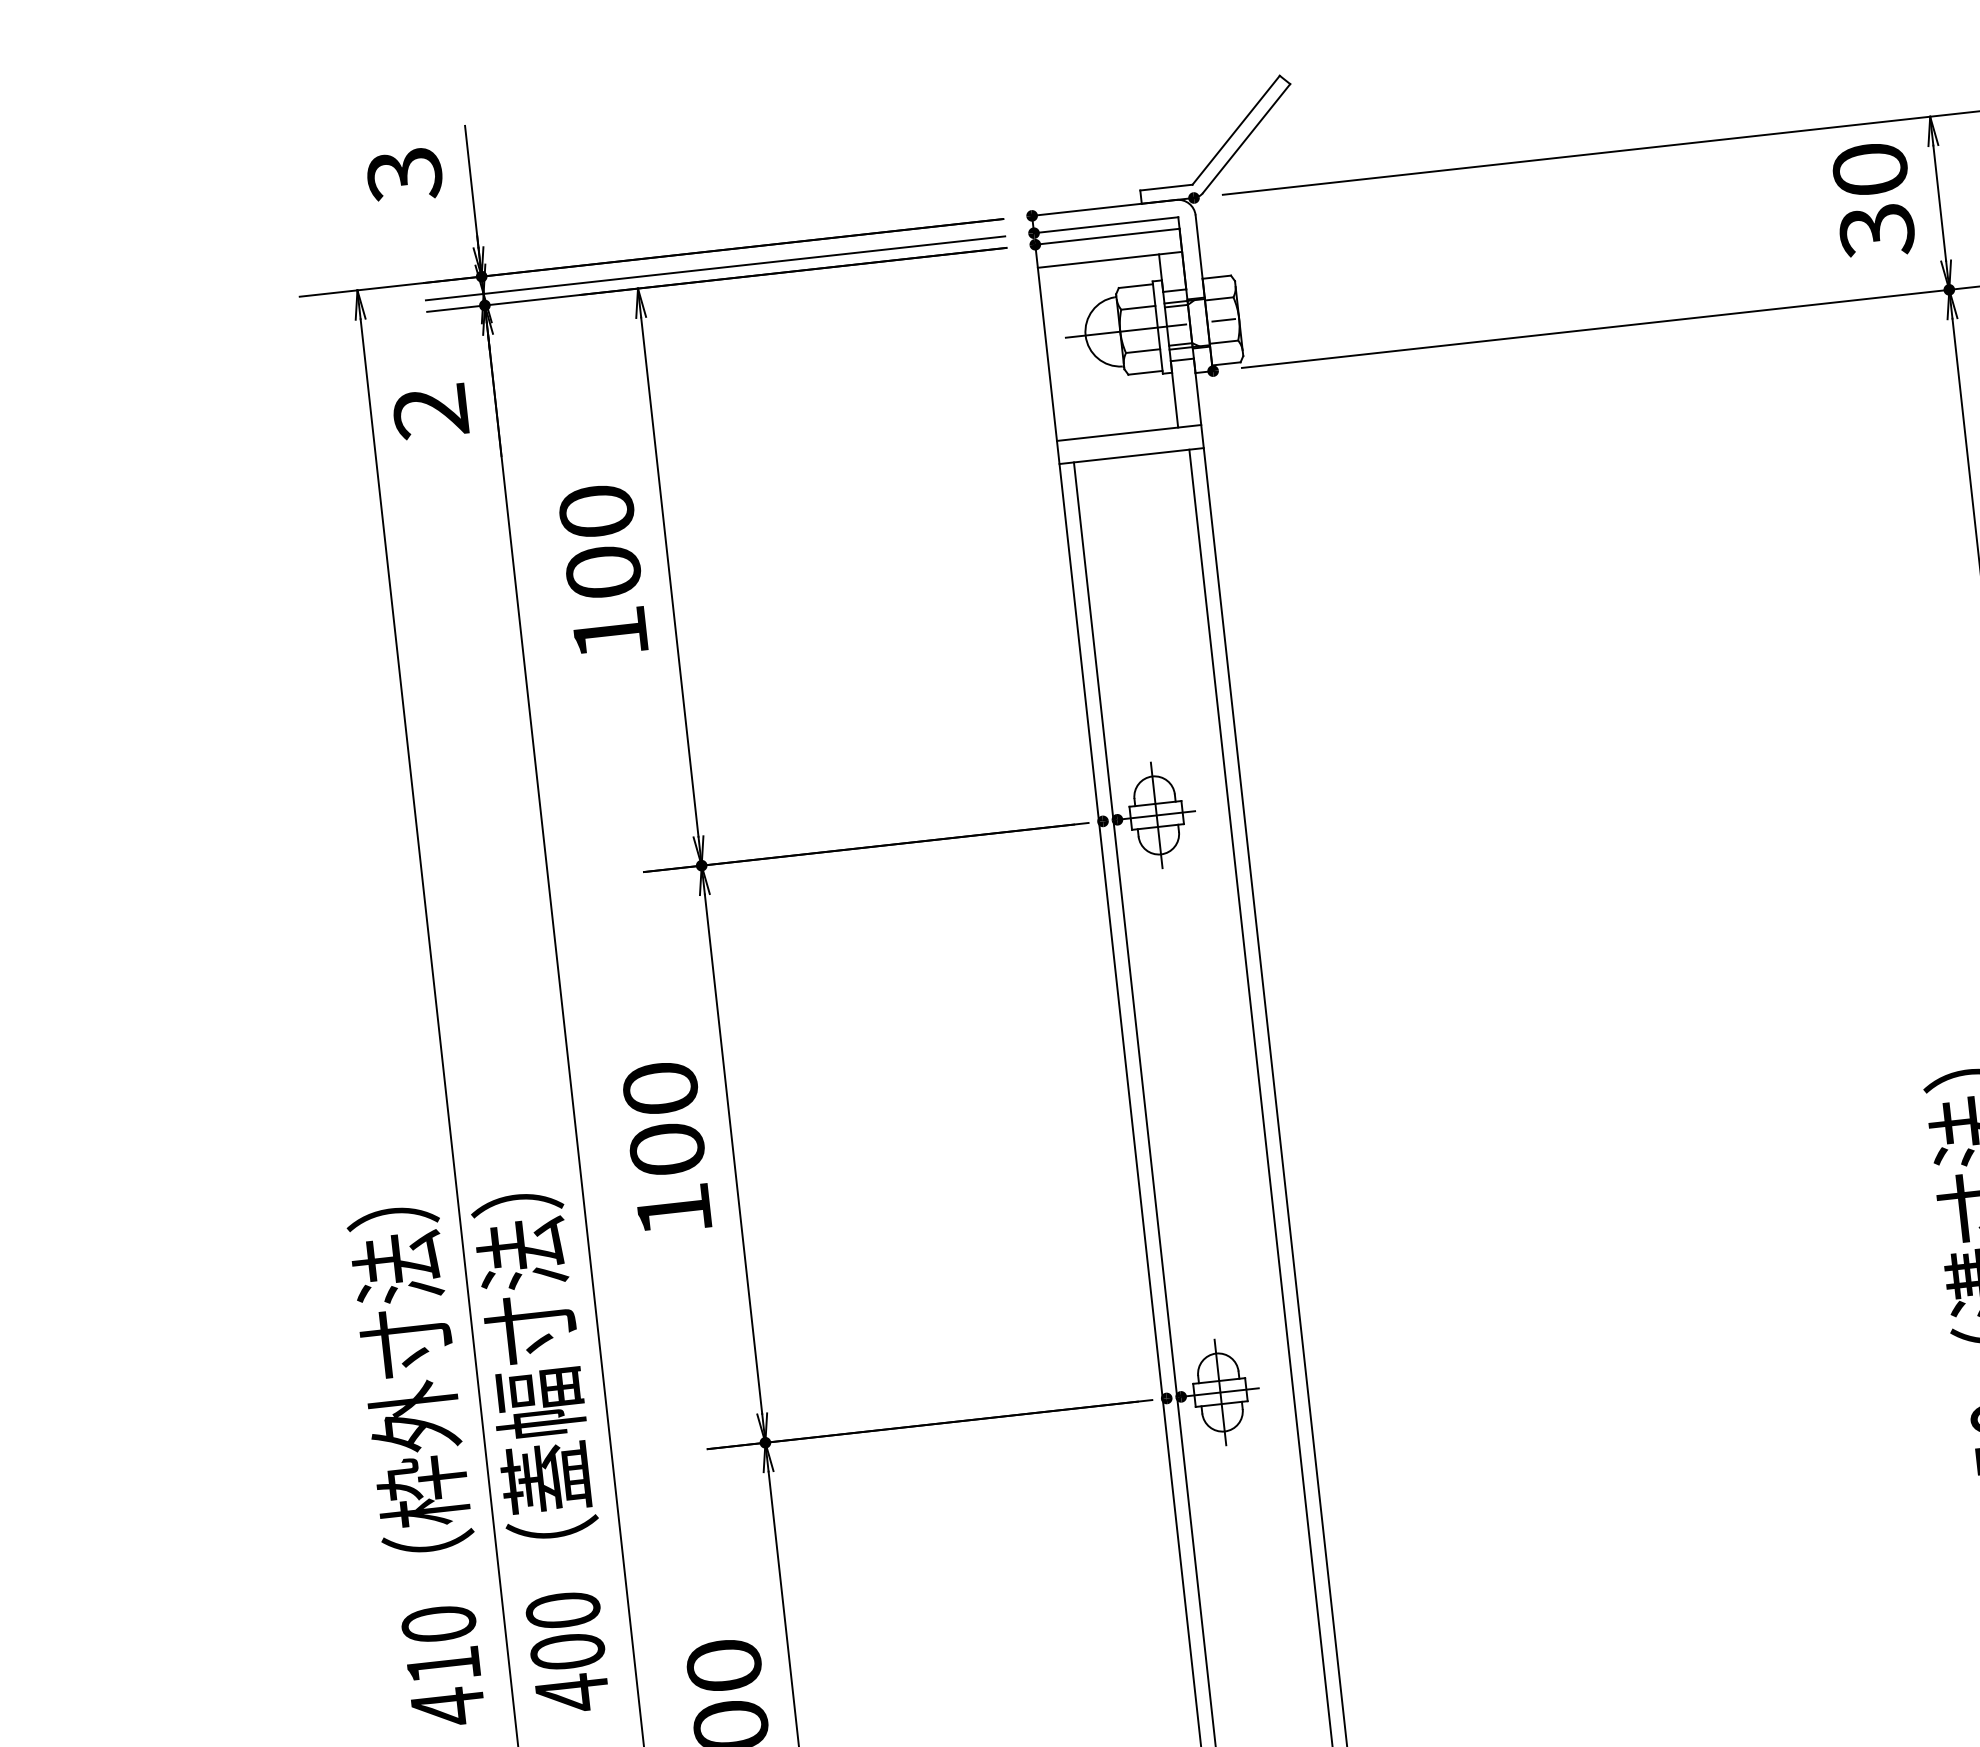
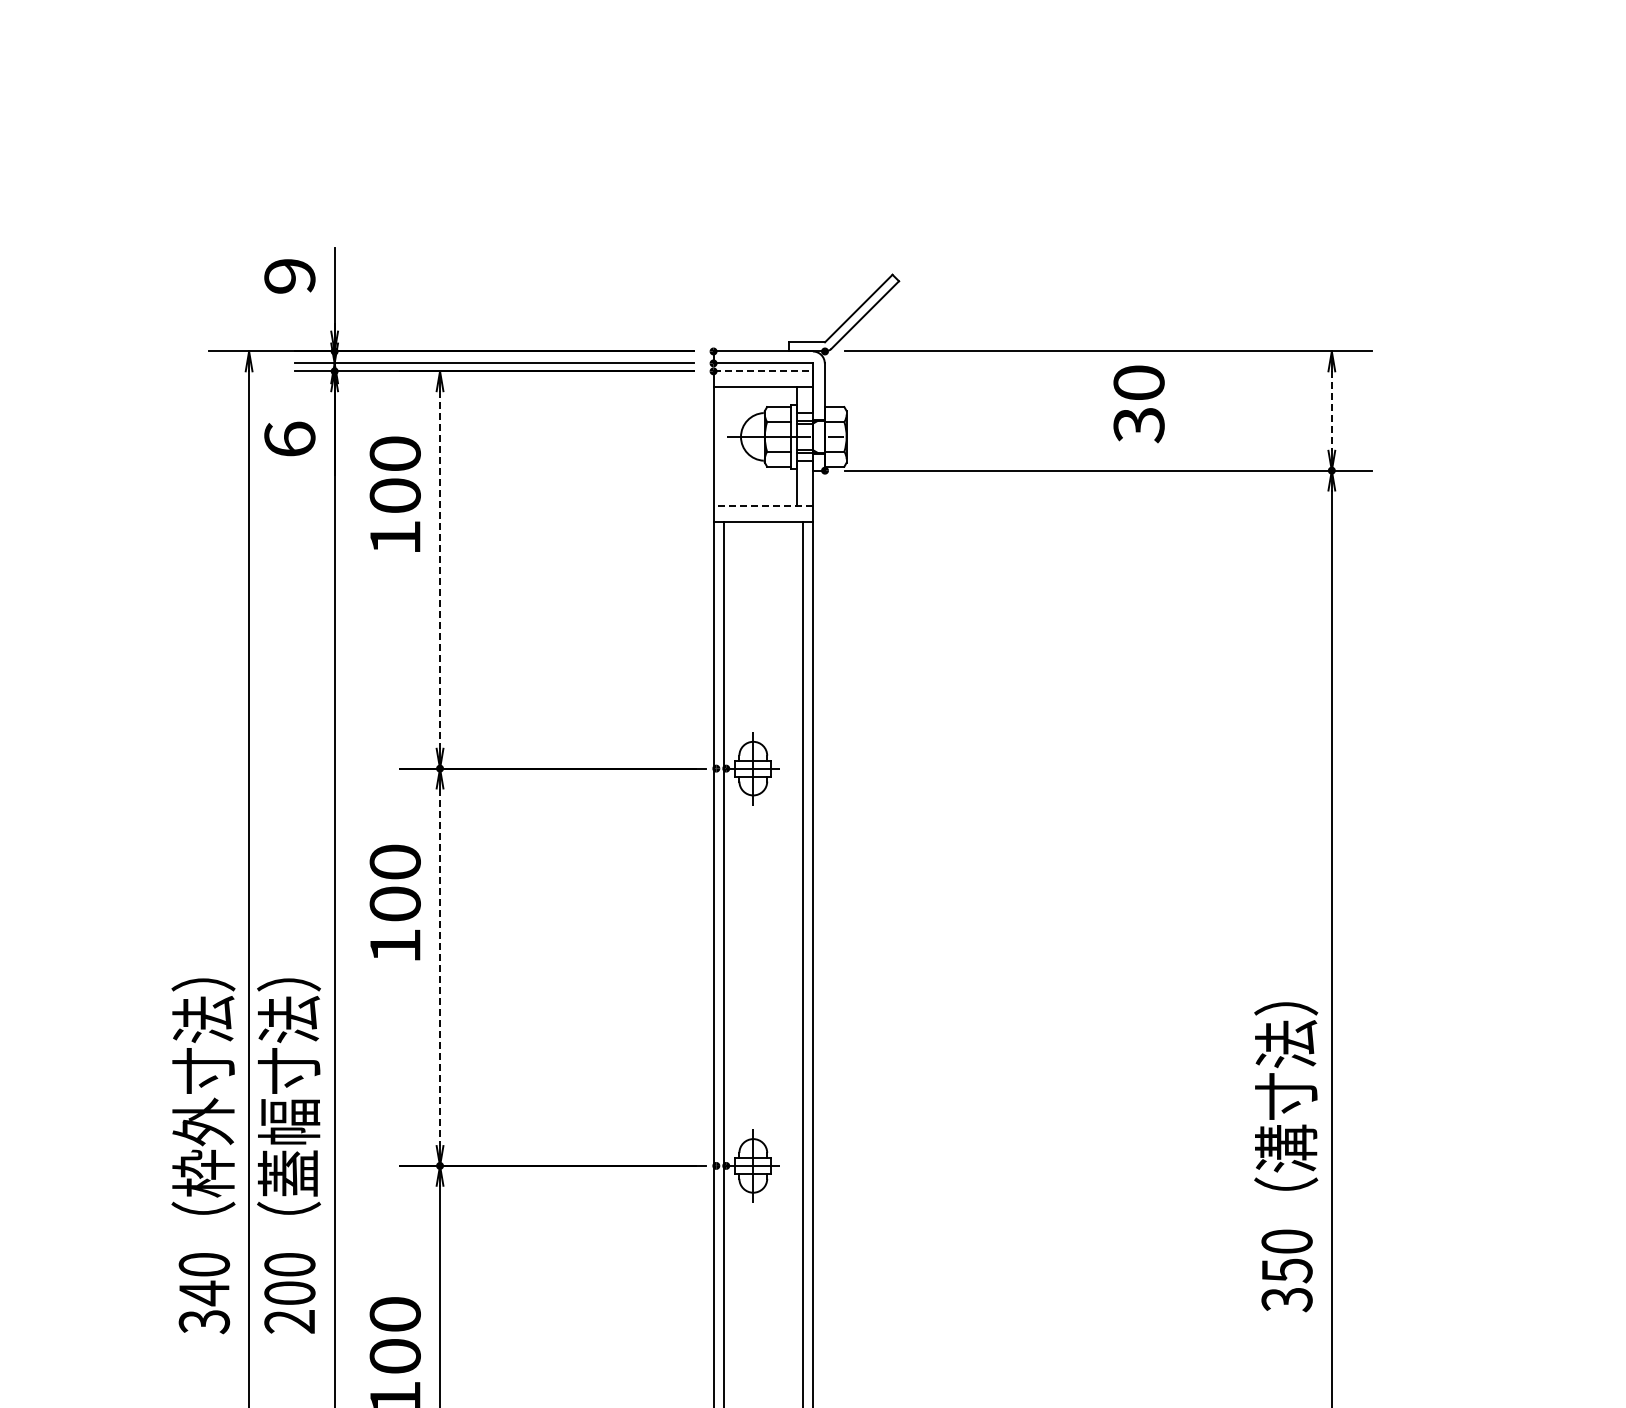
text: (404, 174) -> (289, 276), 3 -> 9
text: (1872, 201) -> (1138, 404), moved
line: (1939, 203) -> (1331, 411), solid -> dashed
line: (1107, 236) -> (763, 371), solid -> dashed
text: (430, 411) -> (289, 439), 2 -> 6
line: (1129, 433) -> (763, 506), solid -> dashed
text: (601, 569) -> (394, 493), moved
line: (670, 576) -> (440, 569), solid -> dashed
text: (665, 1147) -> (394, 902), moved
line: (734, 1154) -> (440, 967), solid -> dashed
text: (445, 1686) -> (204, 1307), 410 -> 340
text: (571, 1692) -> (289, 1321), 400 -> 200

